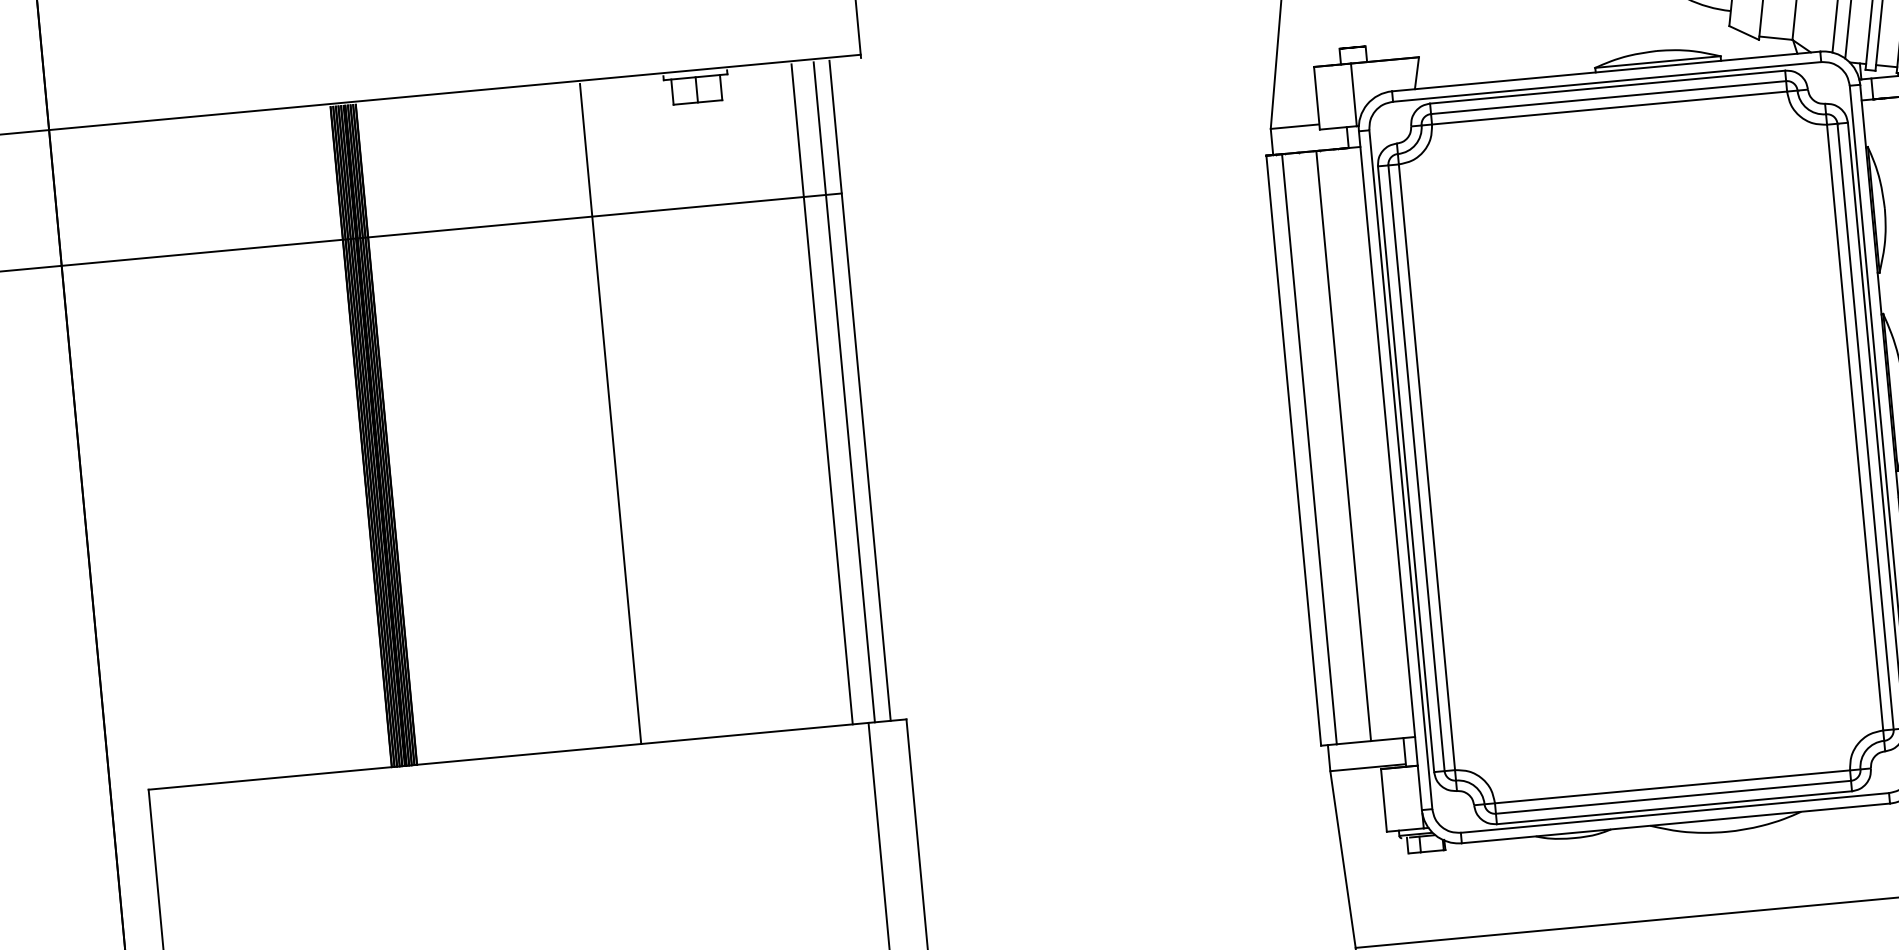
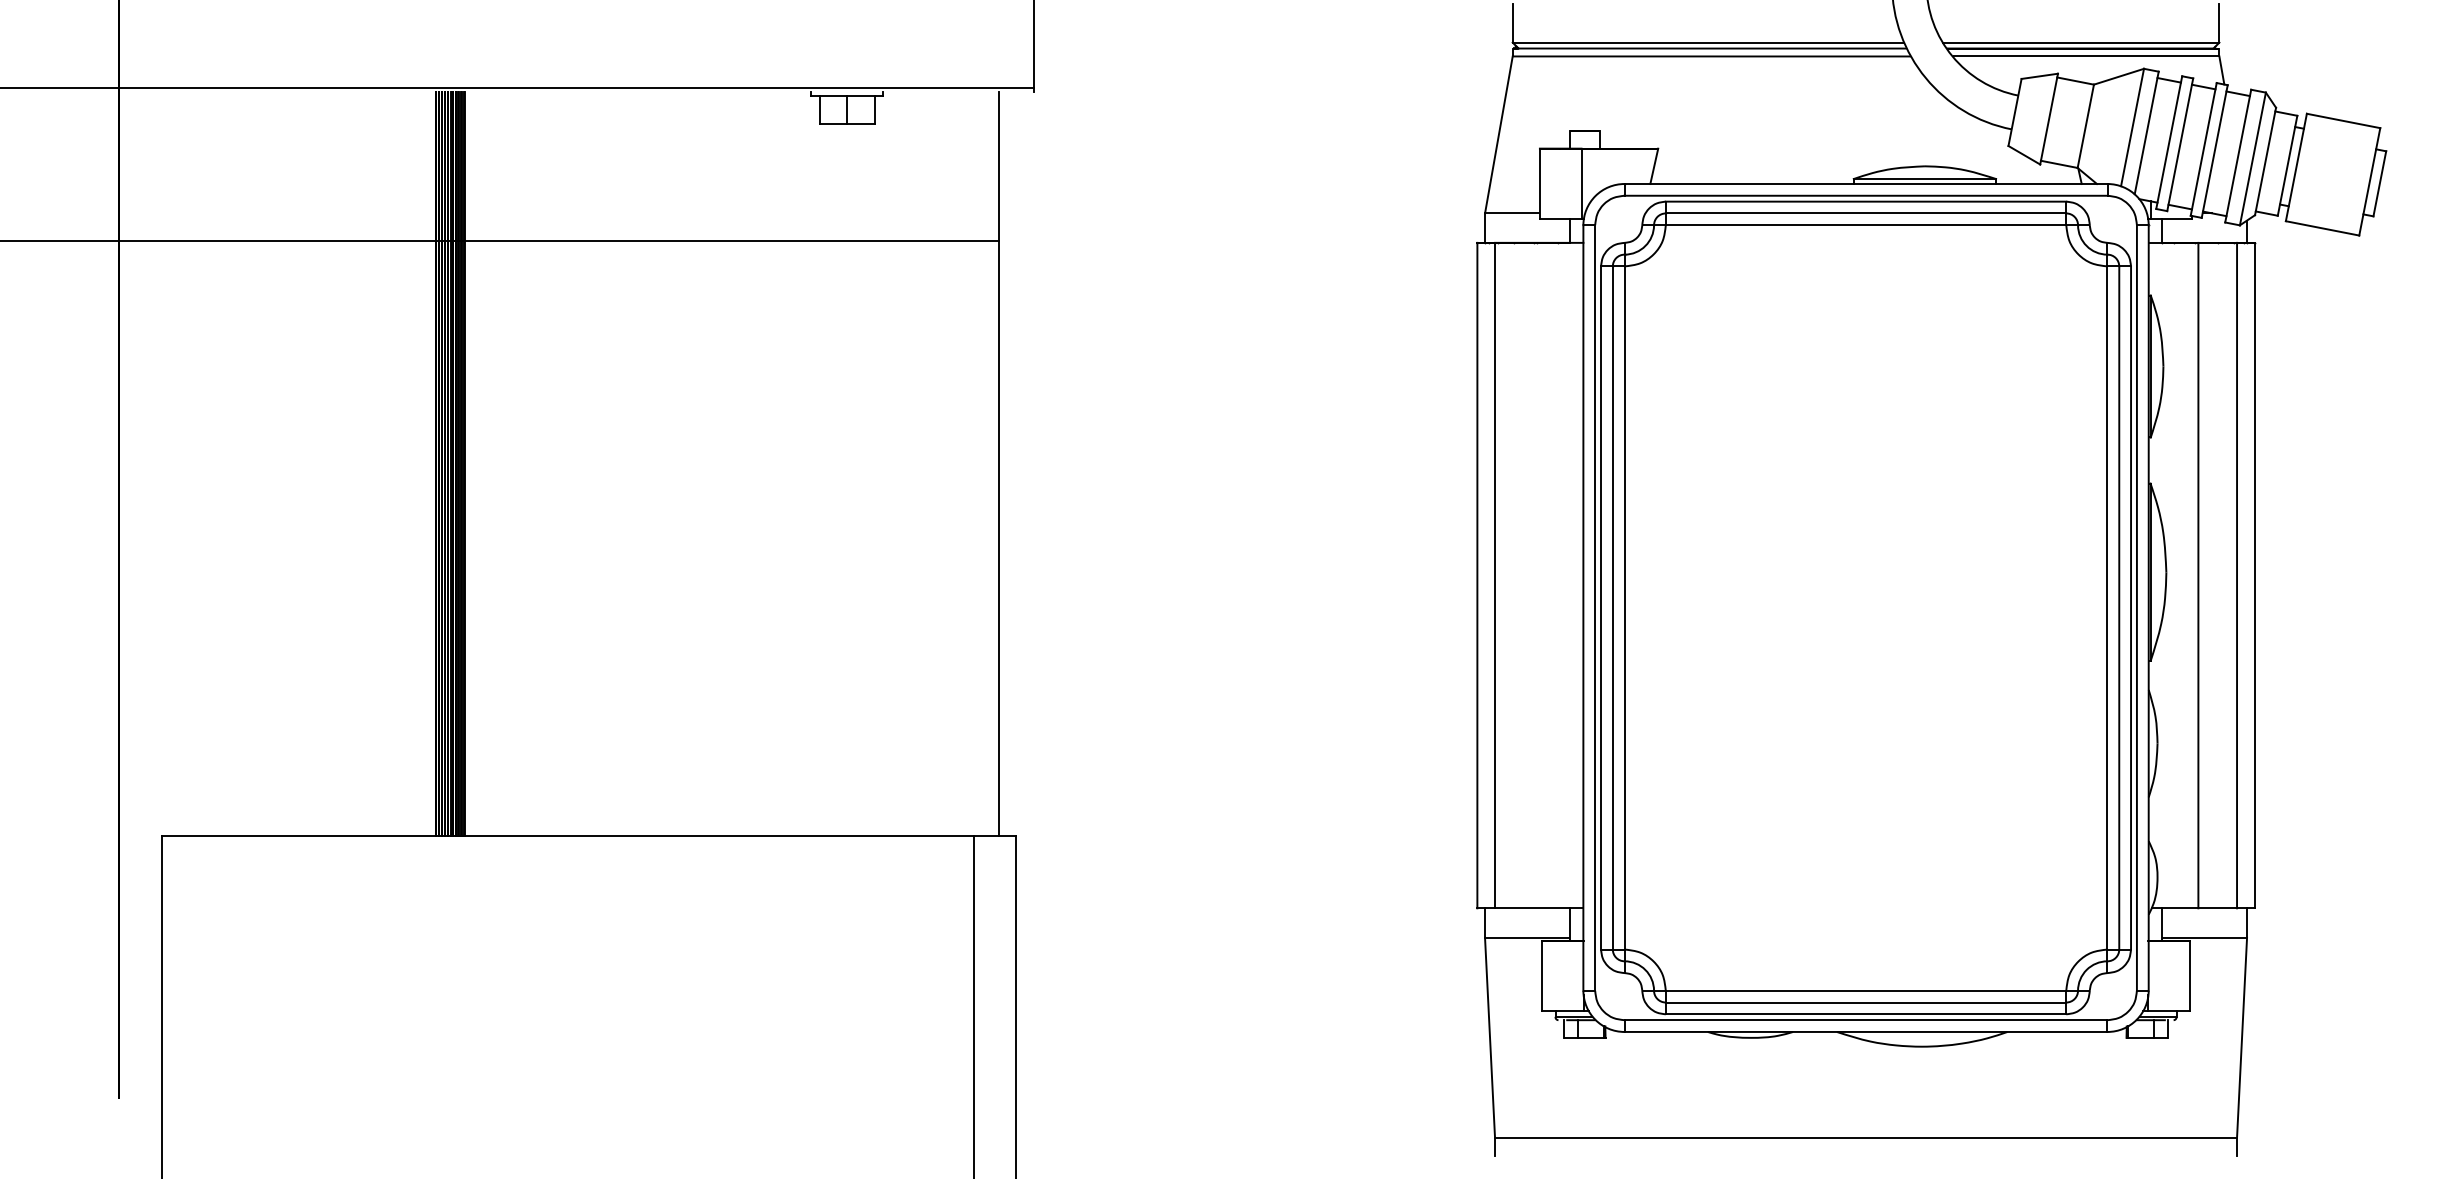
line: (843, 392) -> (980, 463), removed
line: (821, 394) -> (955, 463), removed
line: (610, 413) -> (717, 463), removed
line: (1343, 445) -> (1533, 575), removed

